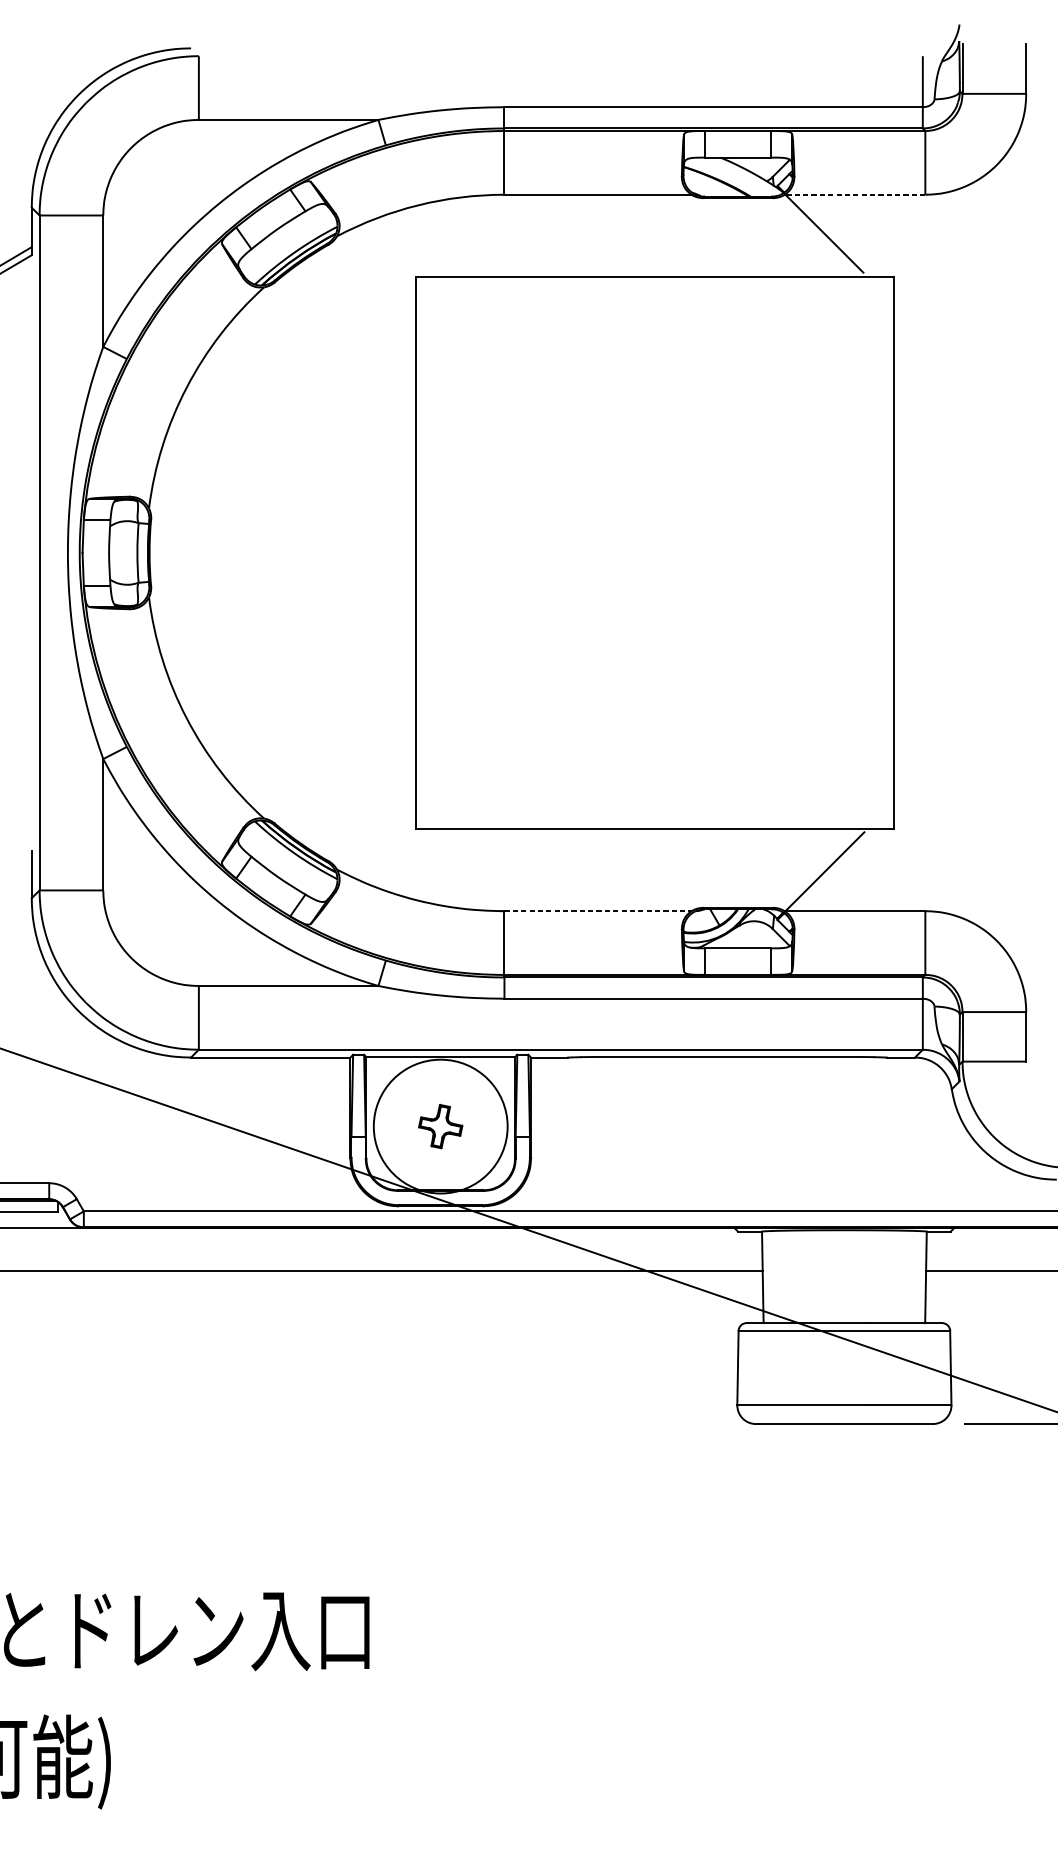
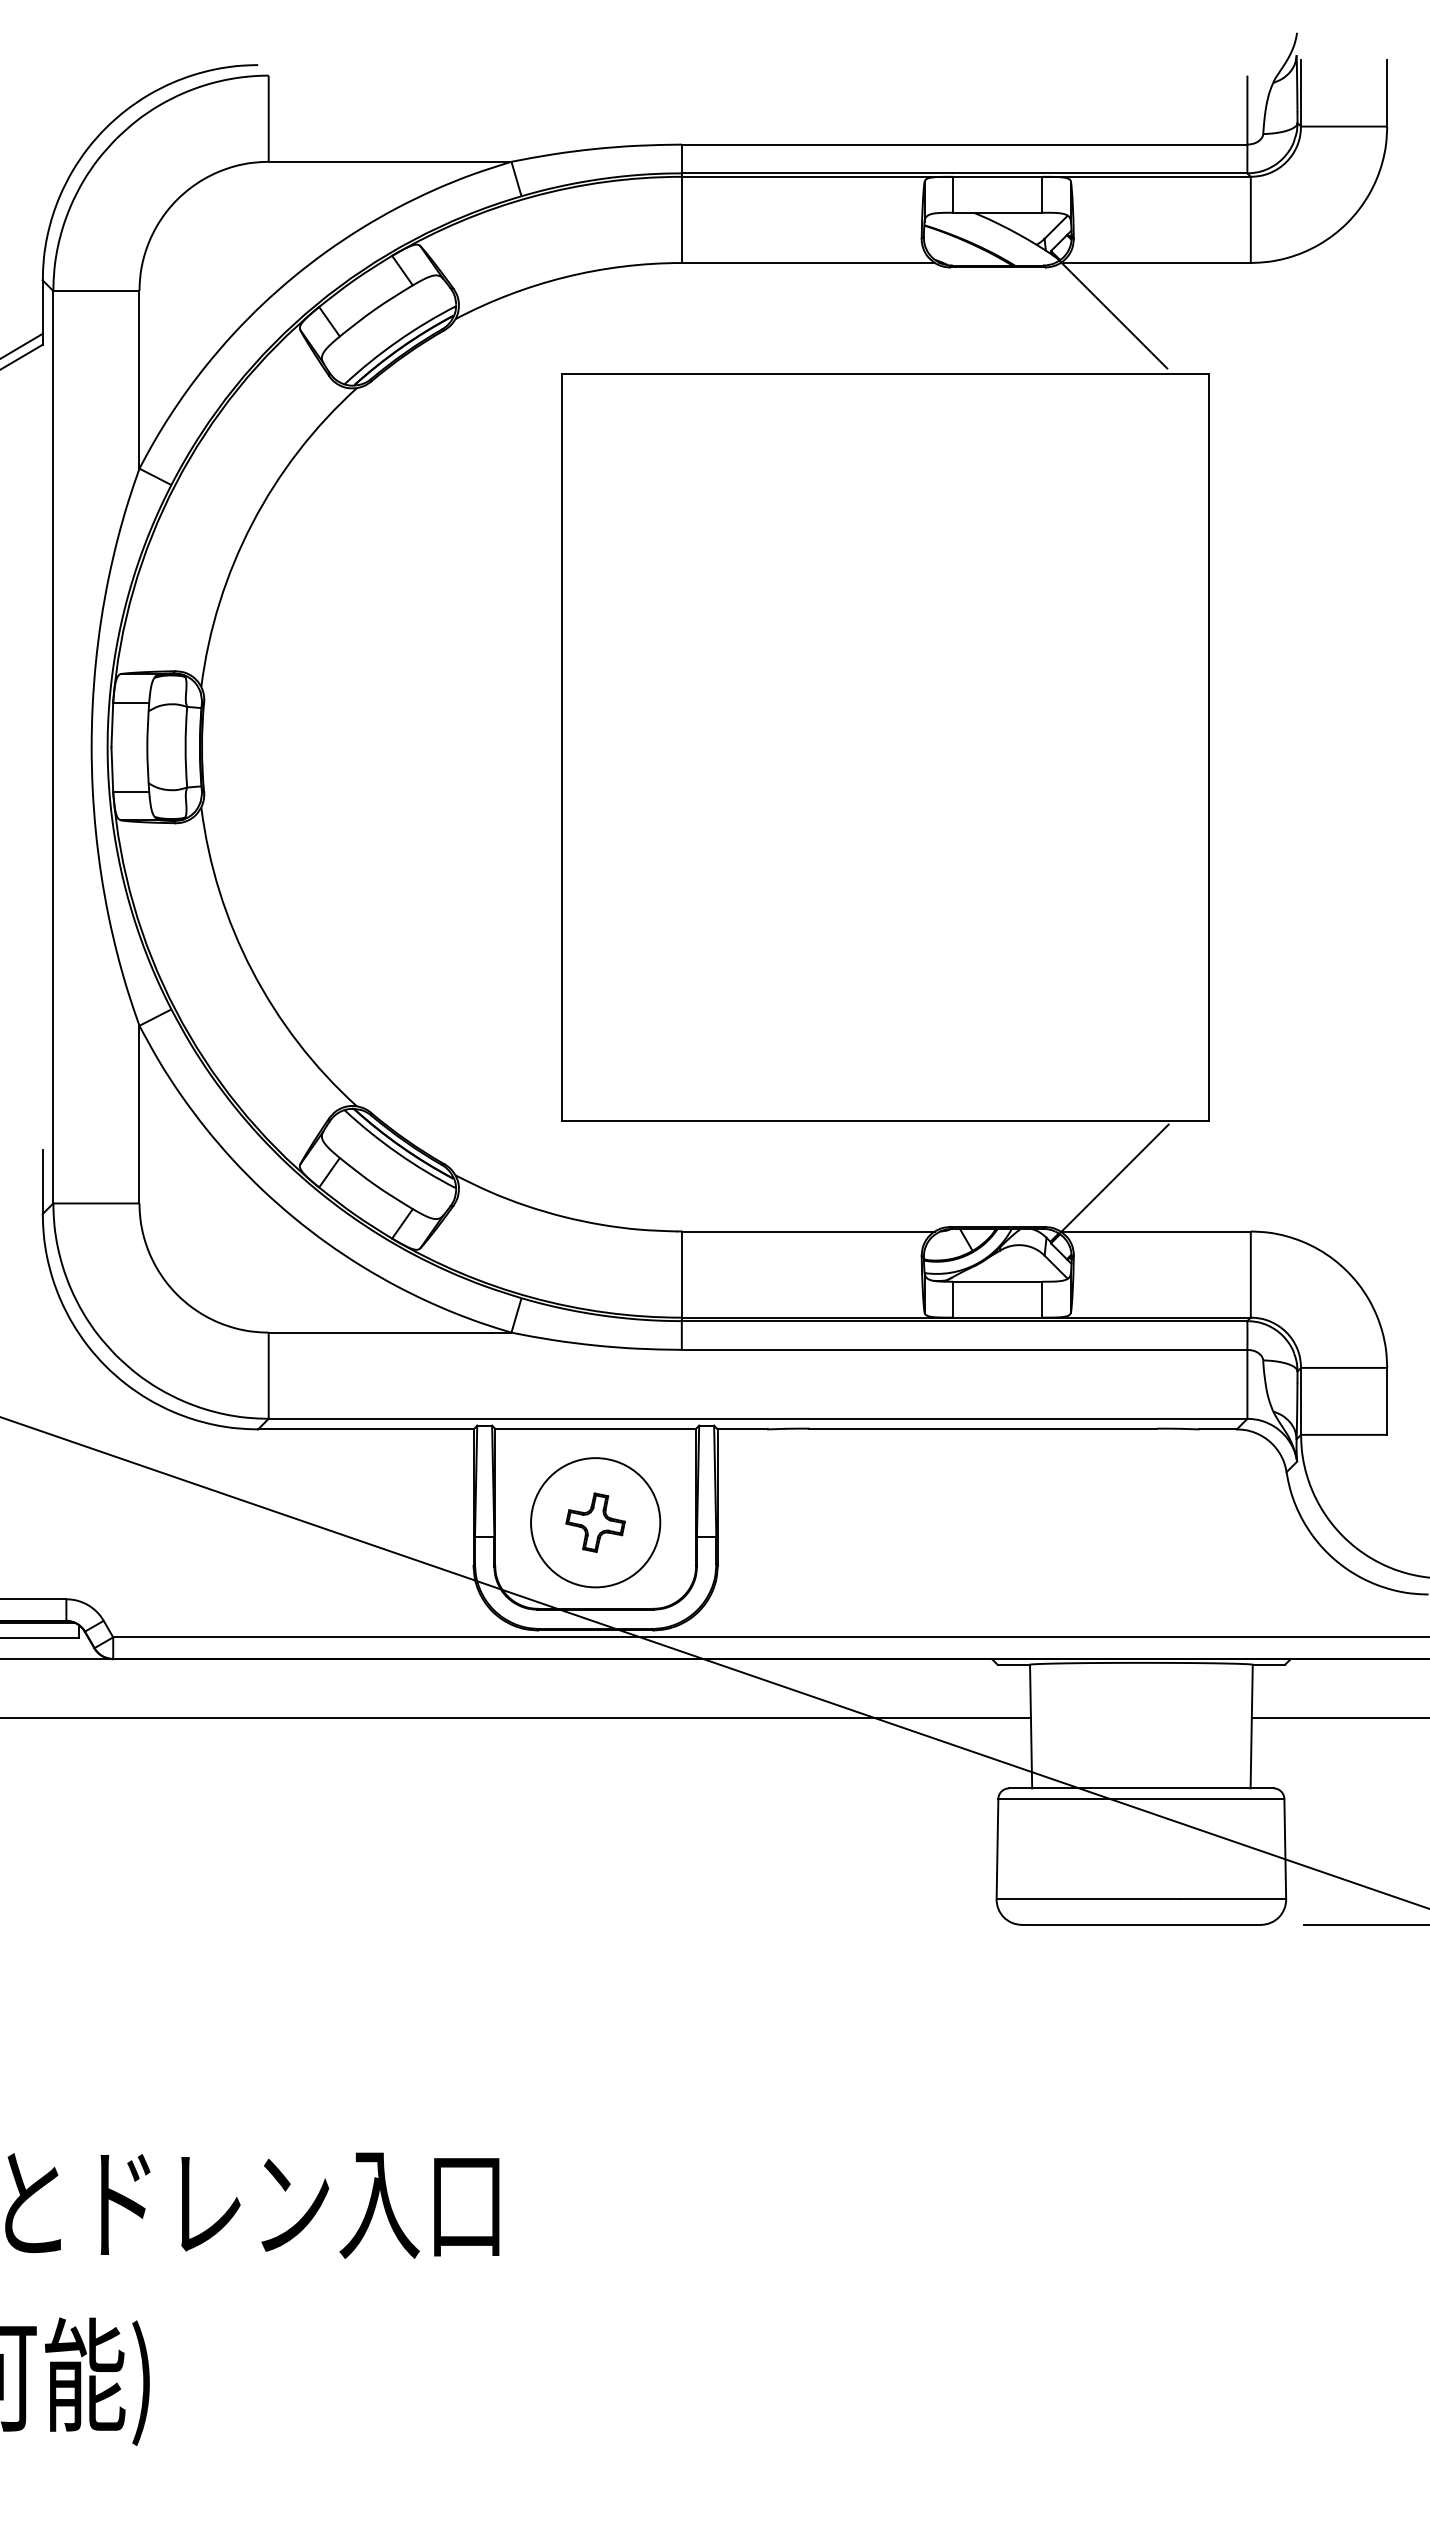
line: (854, 195) -> (1155, 263), dashed -> solid
line: (598, 911) -> (808, 1231), dashed -> solid
circle: (440, 1126) -> (595, 1522), size x0.71

